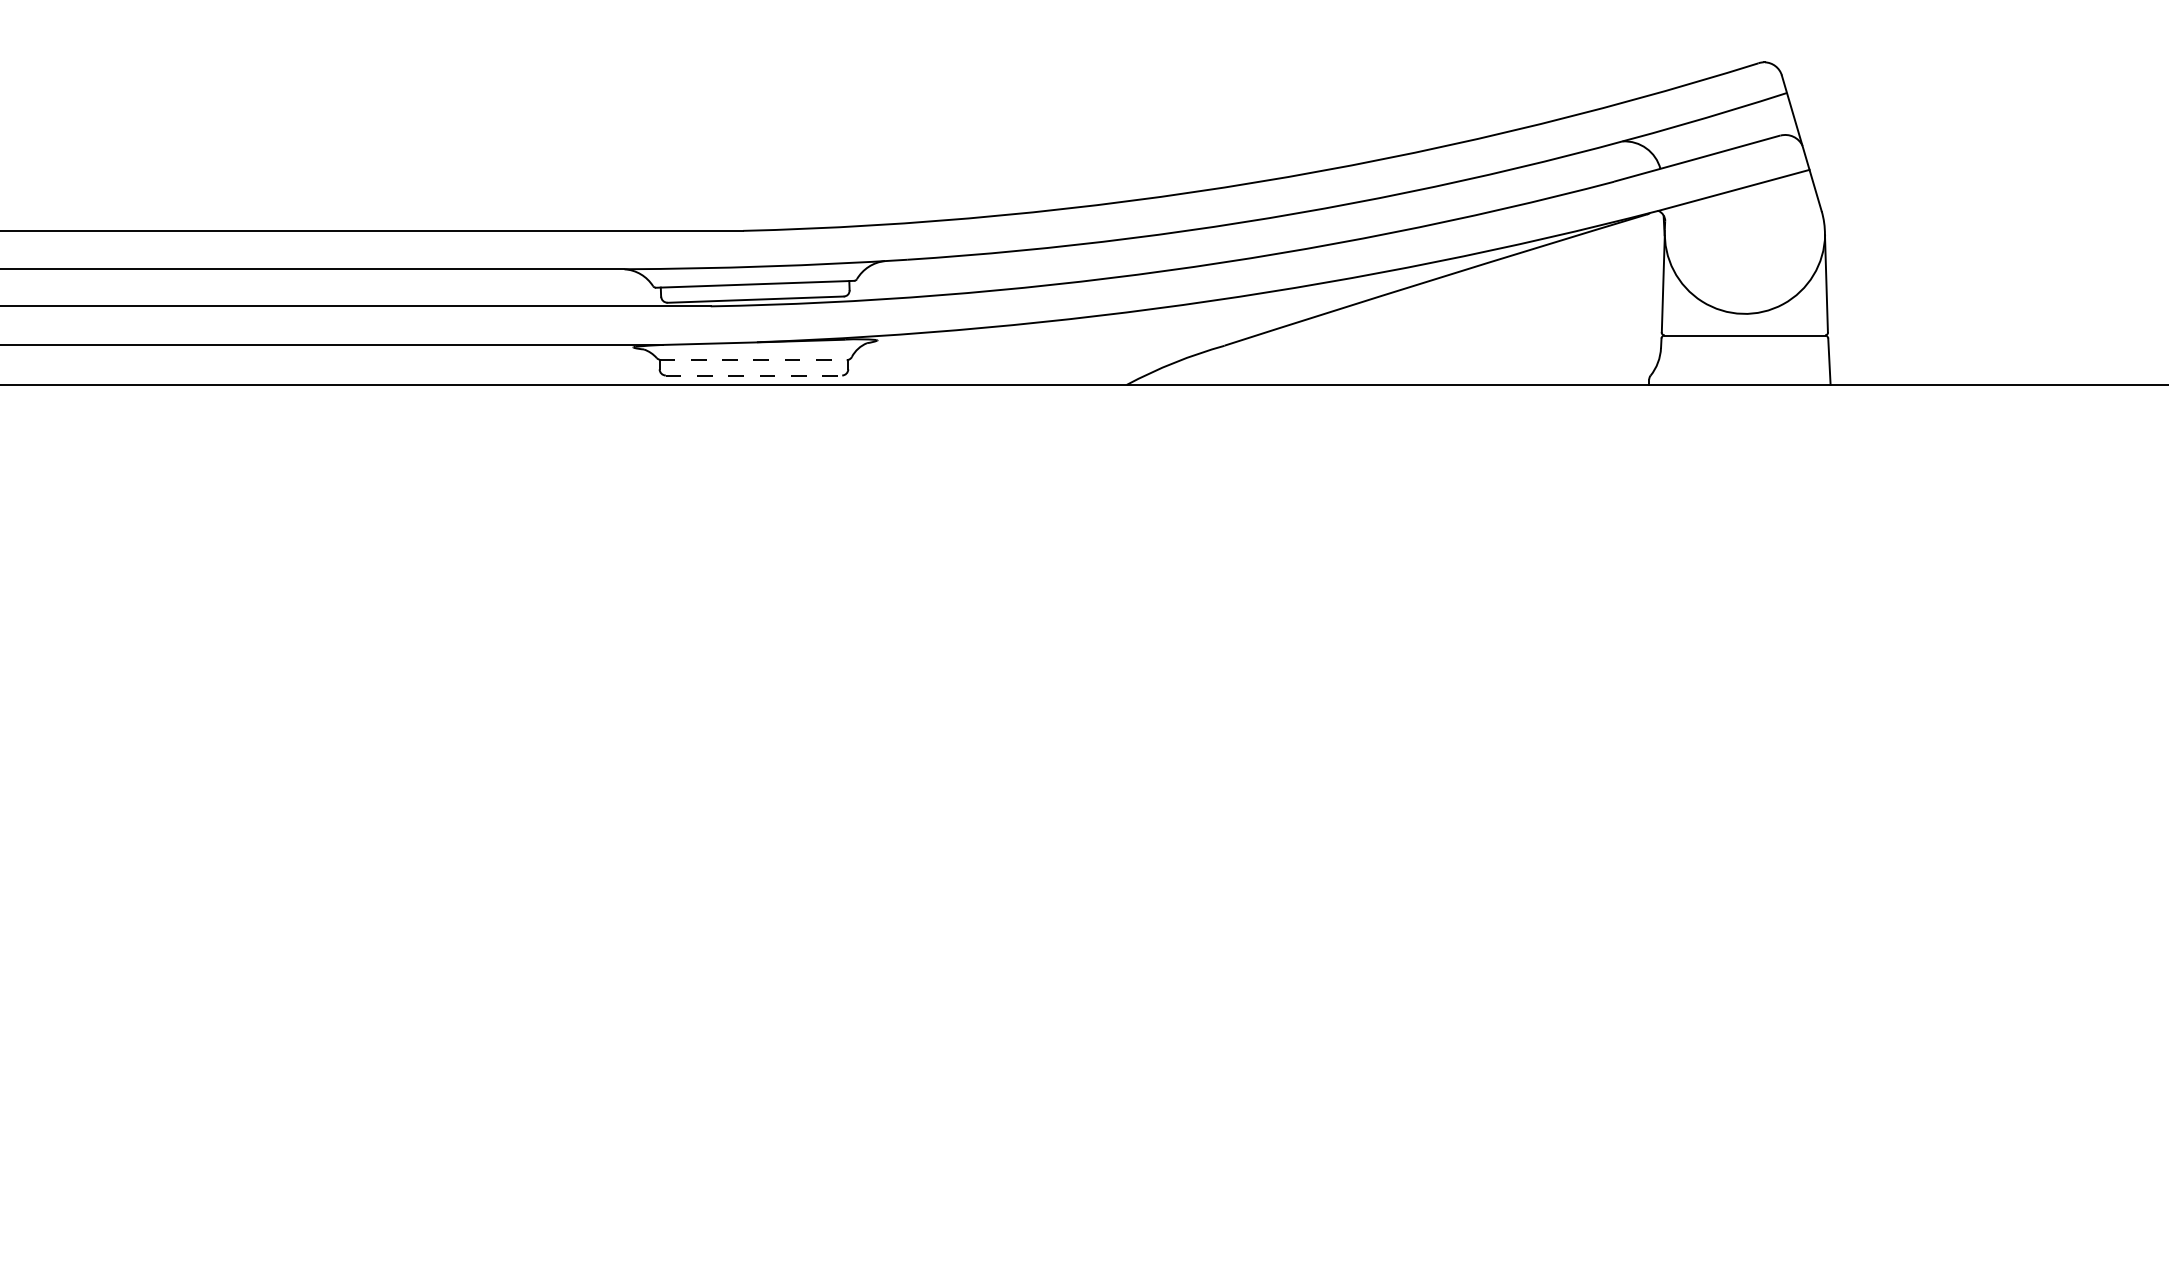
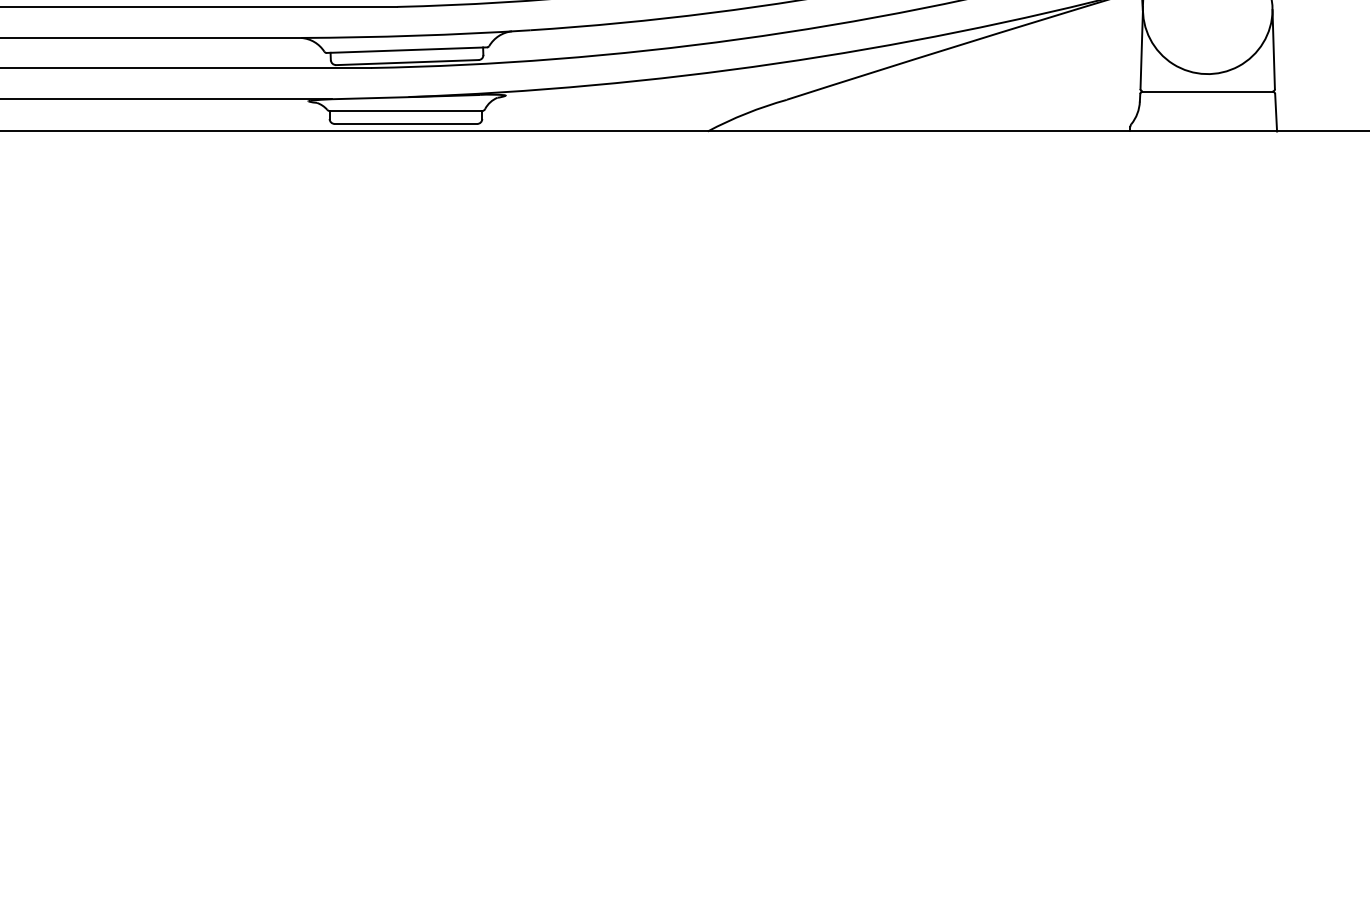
line: (754, 360) -> (406, 111), dashed -> solid
line: (754, 375) -> (406, 123), dashed -> solid

